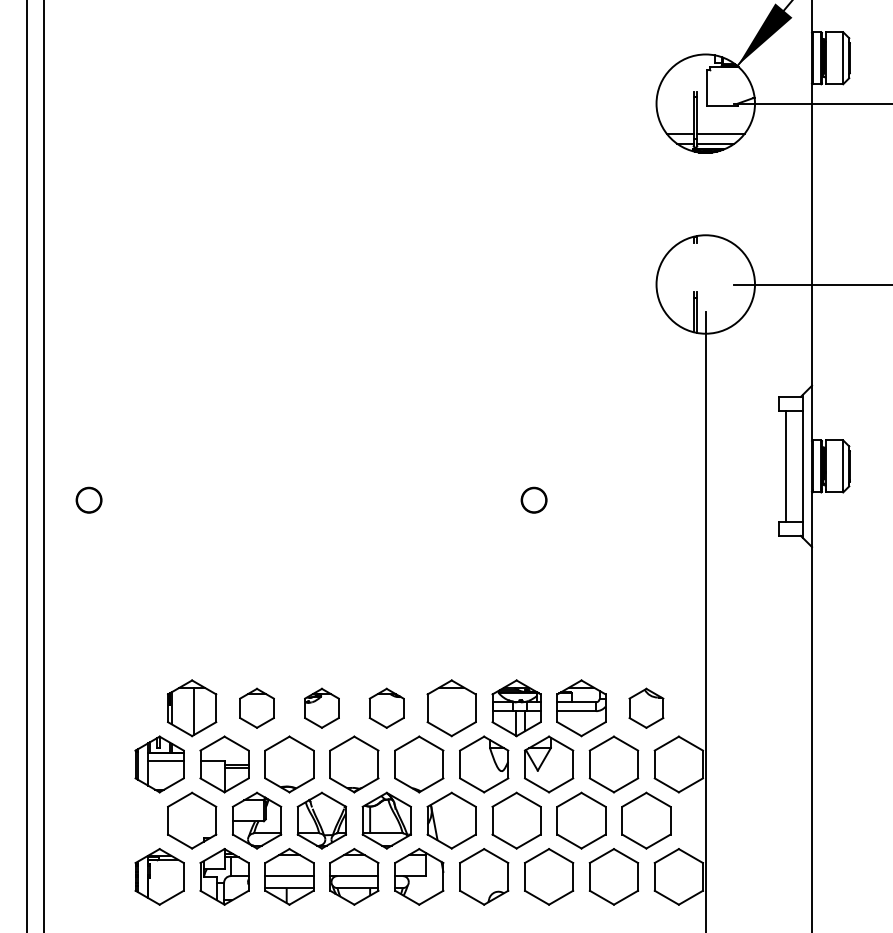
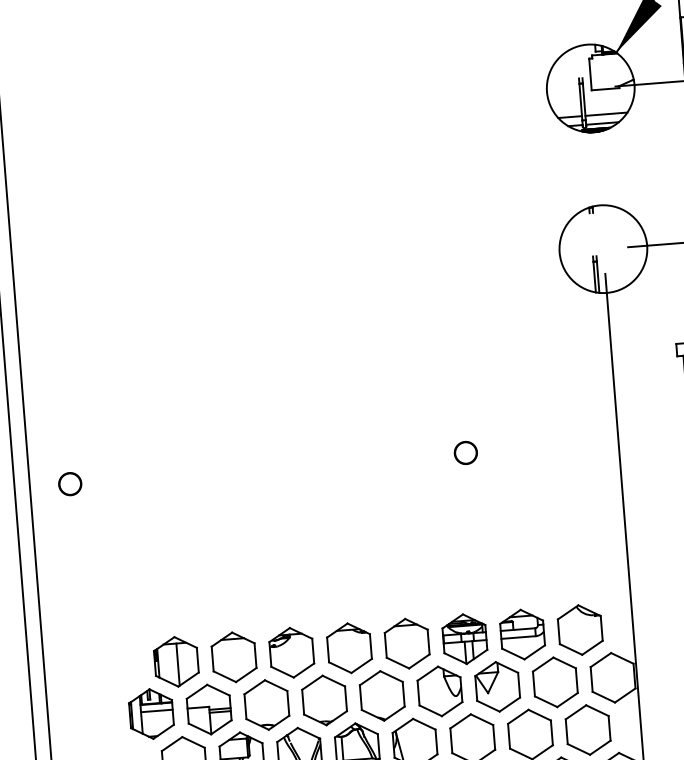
part: (256, 708) -> (233, 657), size x1.43
part: (321, 708) -> (291, 653), size x1.43
part: (386, 708) -> (349, 648), size x1.43
part: (646, 708) -> (580, 630), size x1.43

